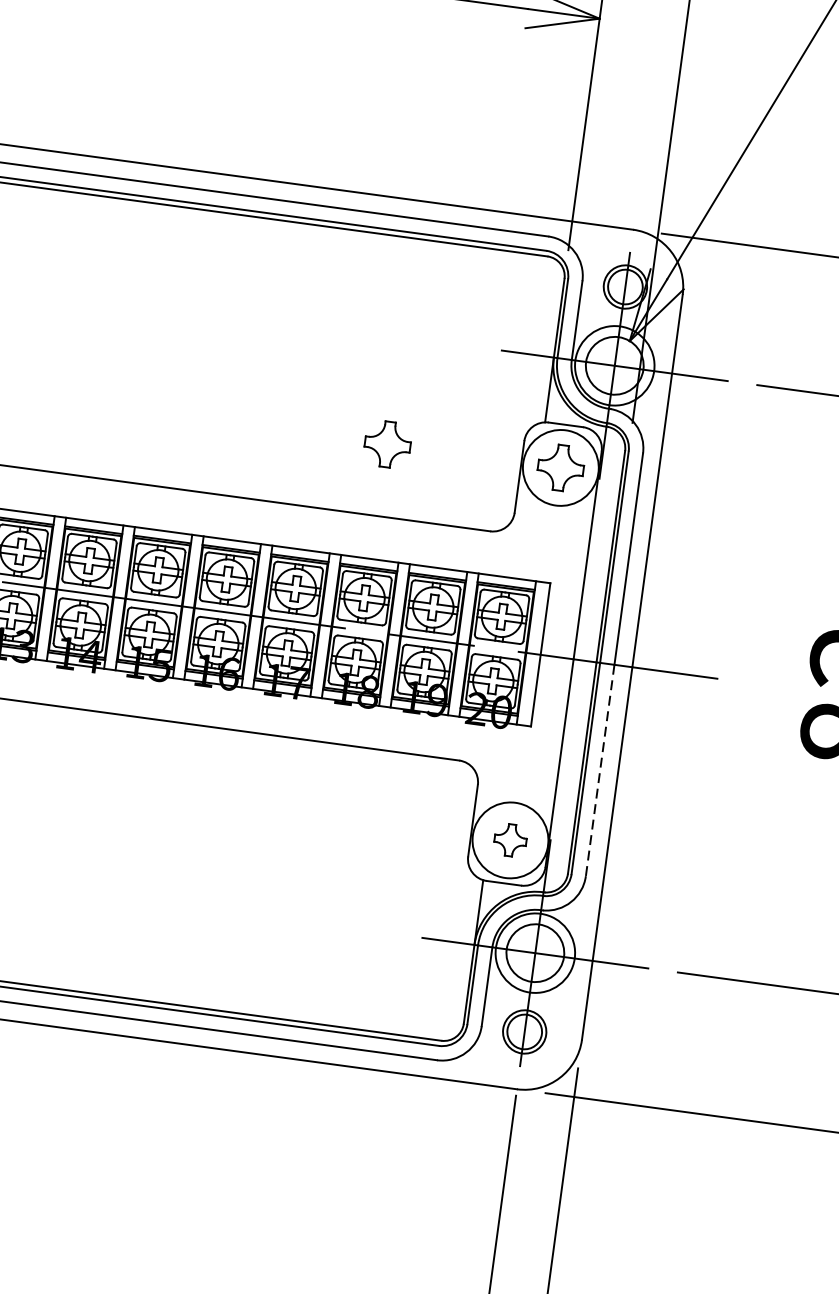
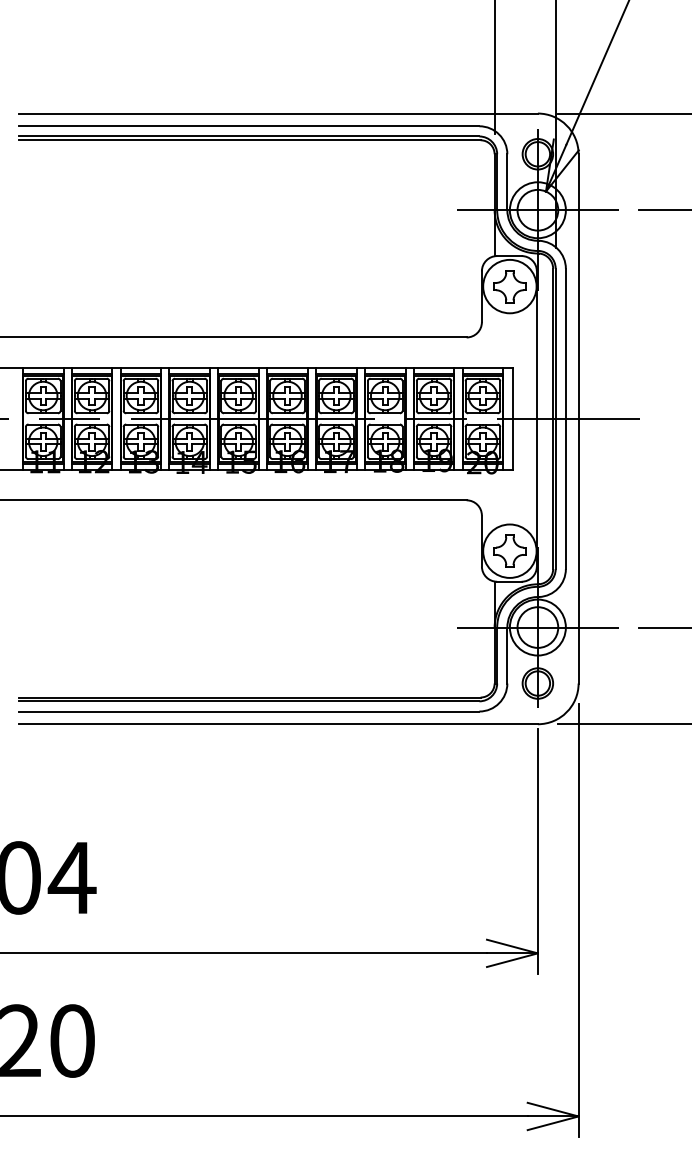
part: (387, 444) -> (386, 286), removed
line: (599, 771) -> (565, 494), dashed -> solid
part: (510, 839) -> (509, 550), size x1.43

